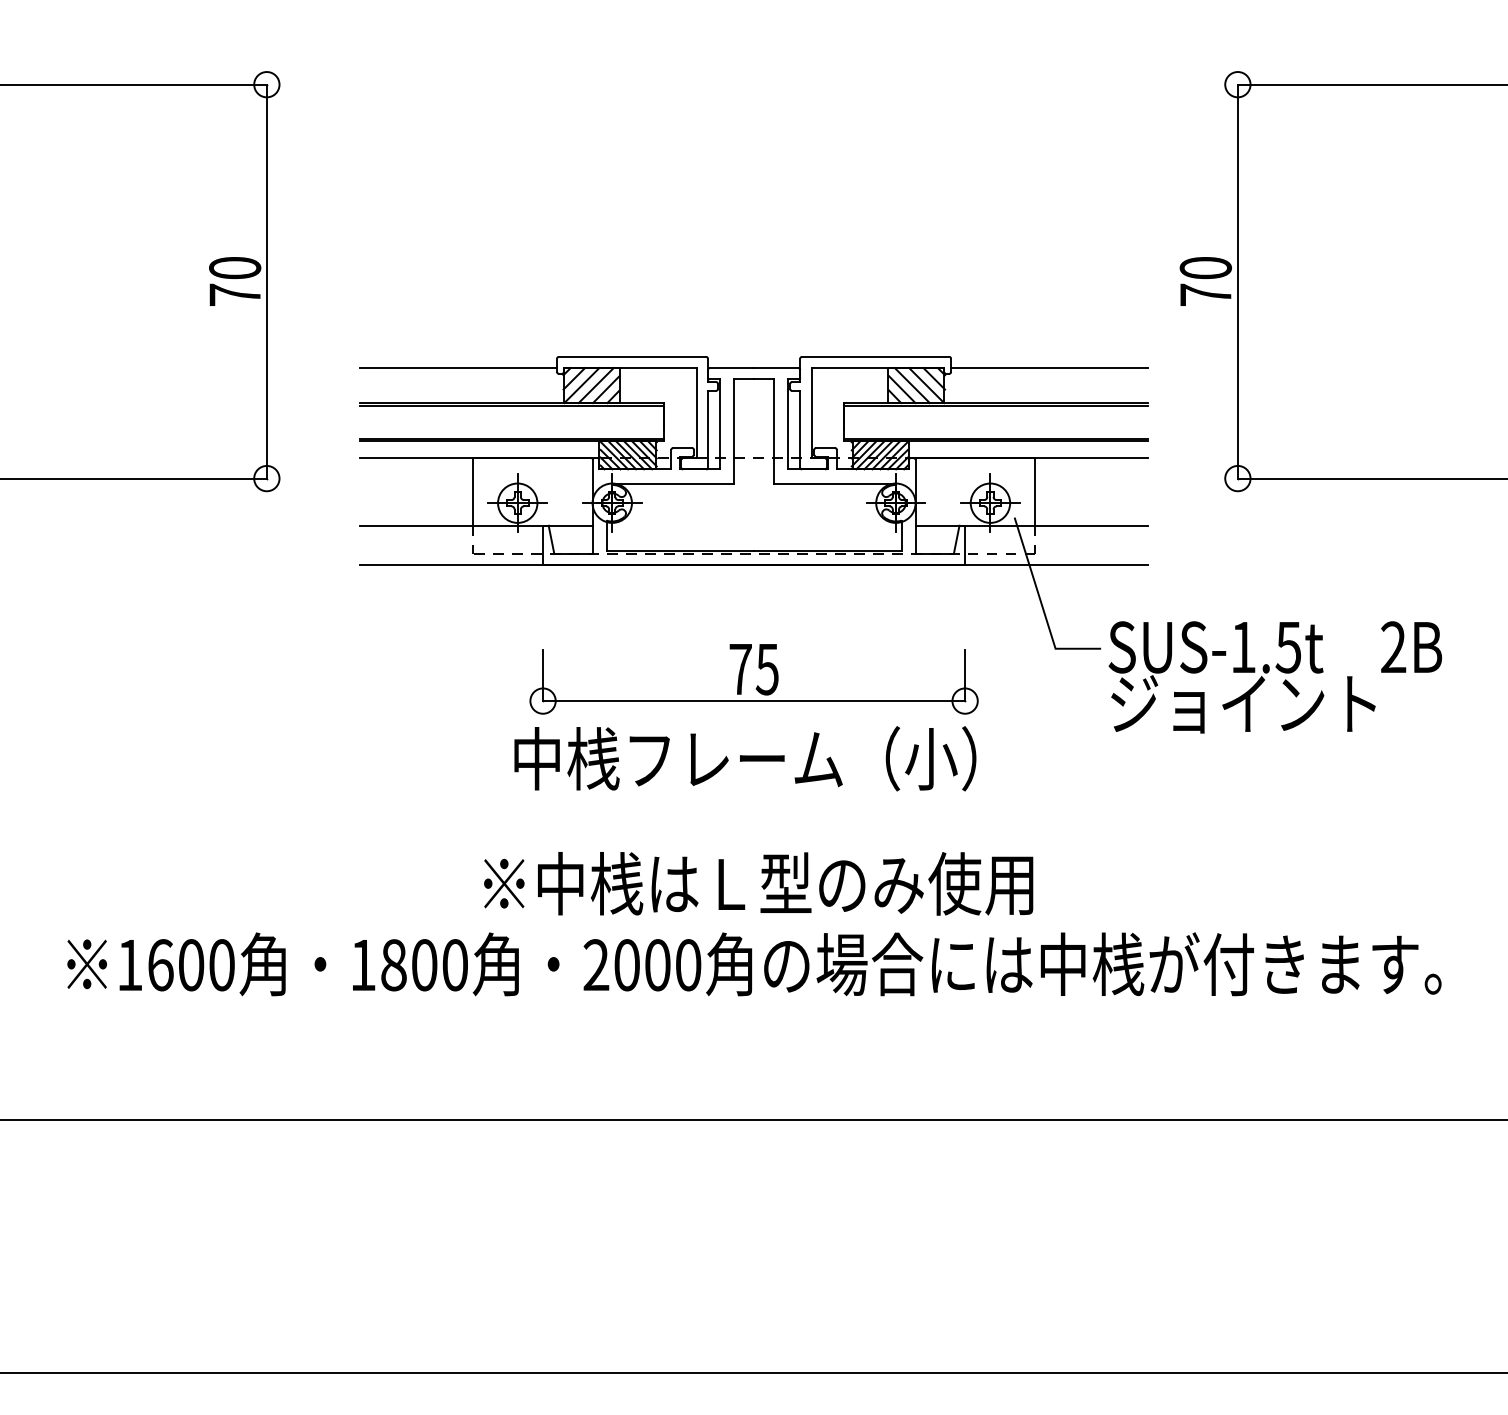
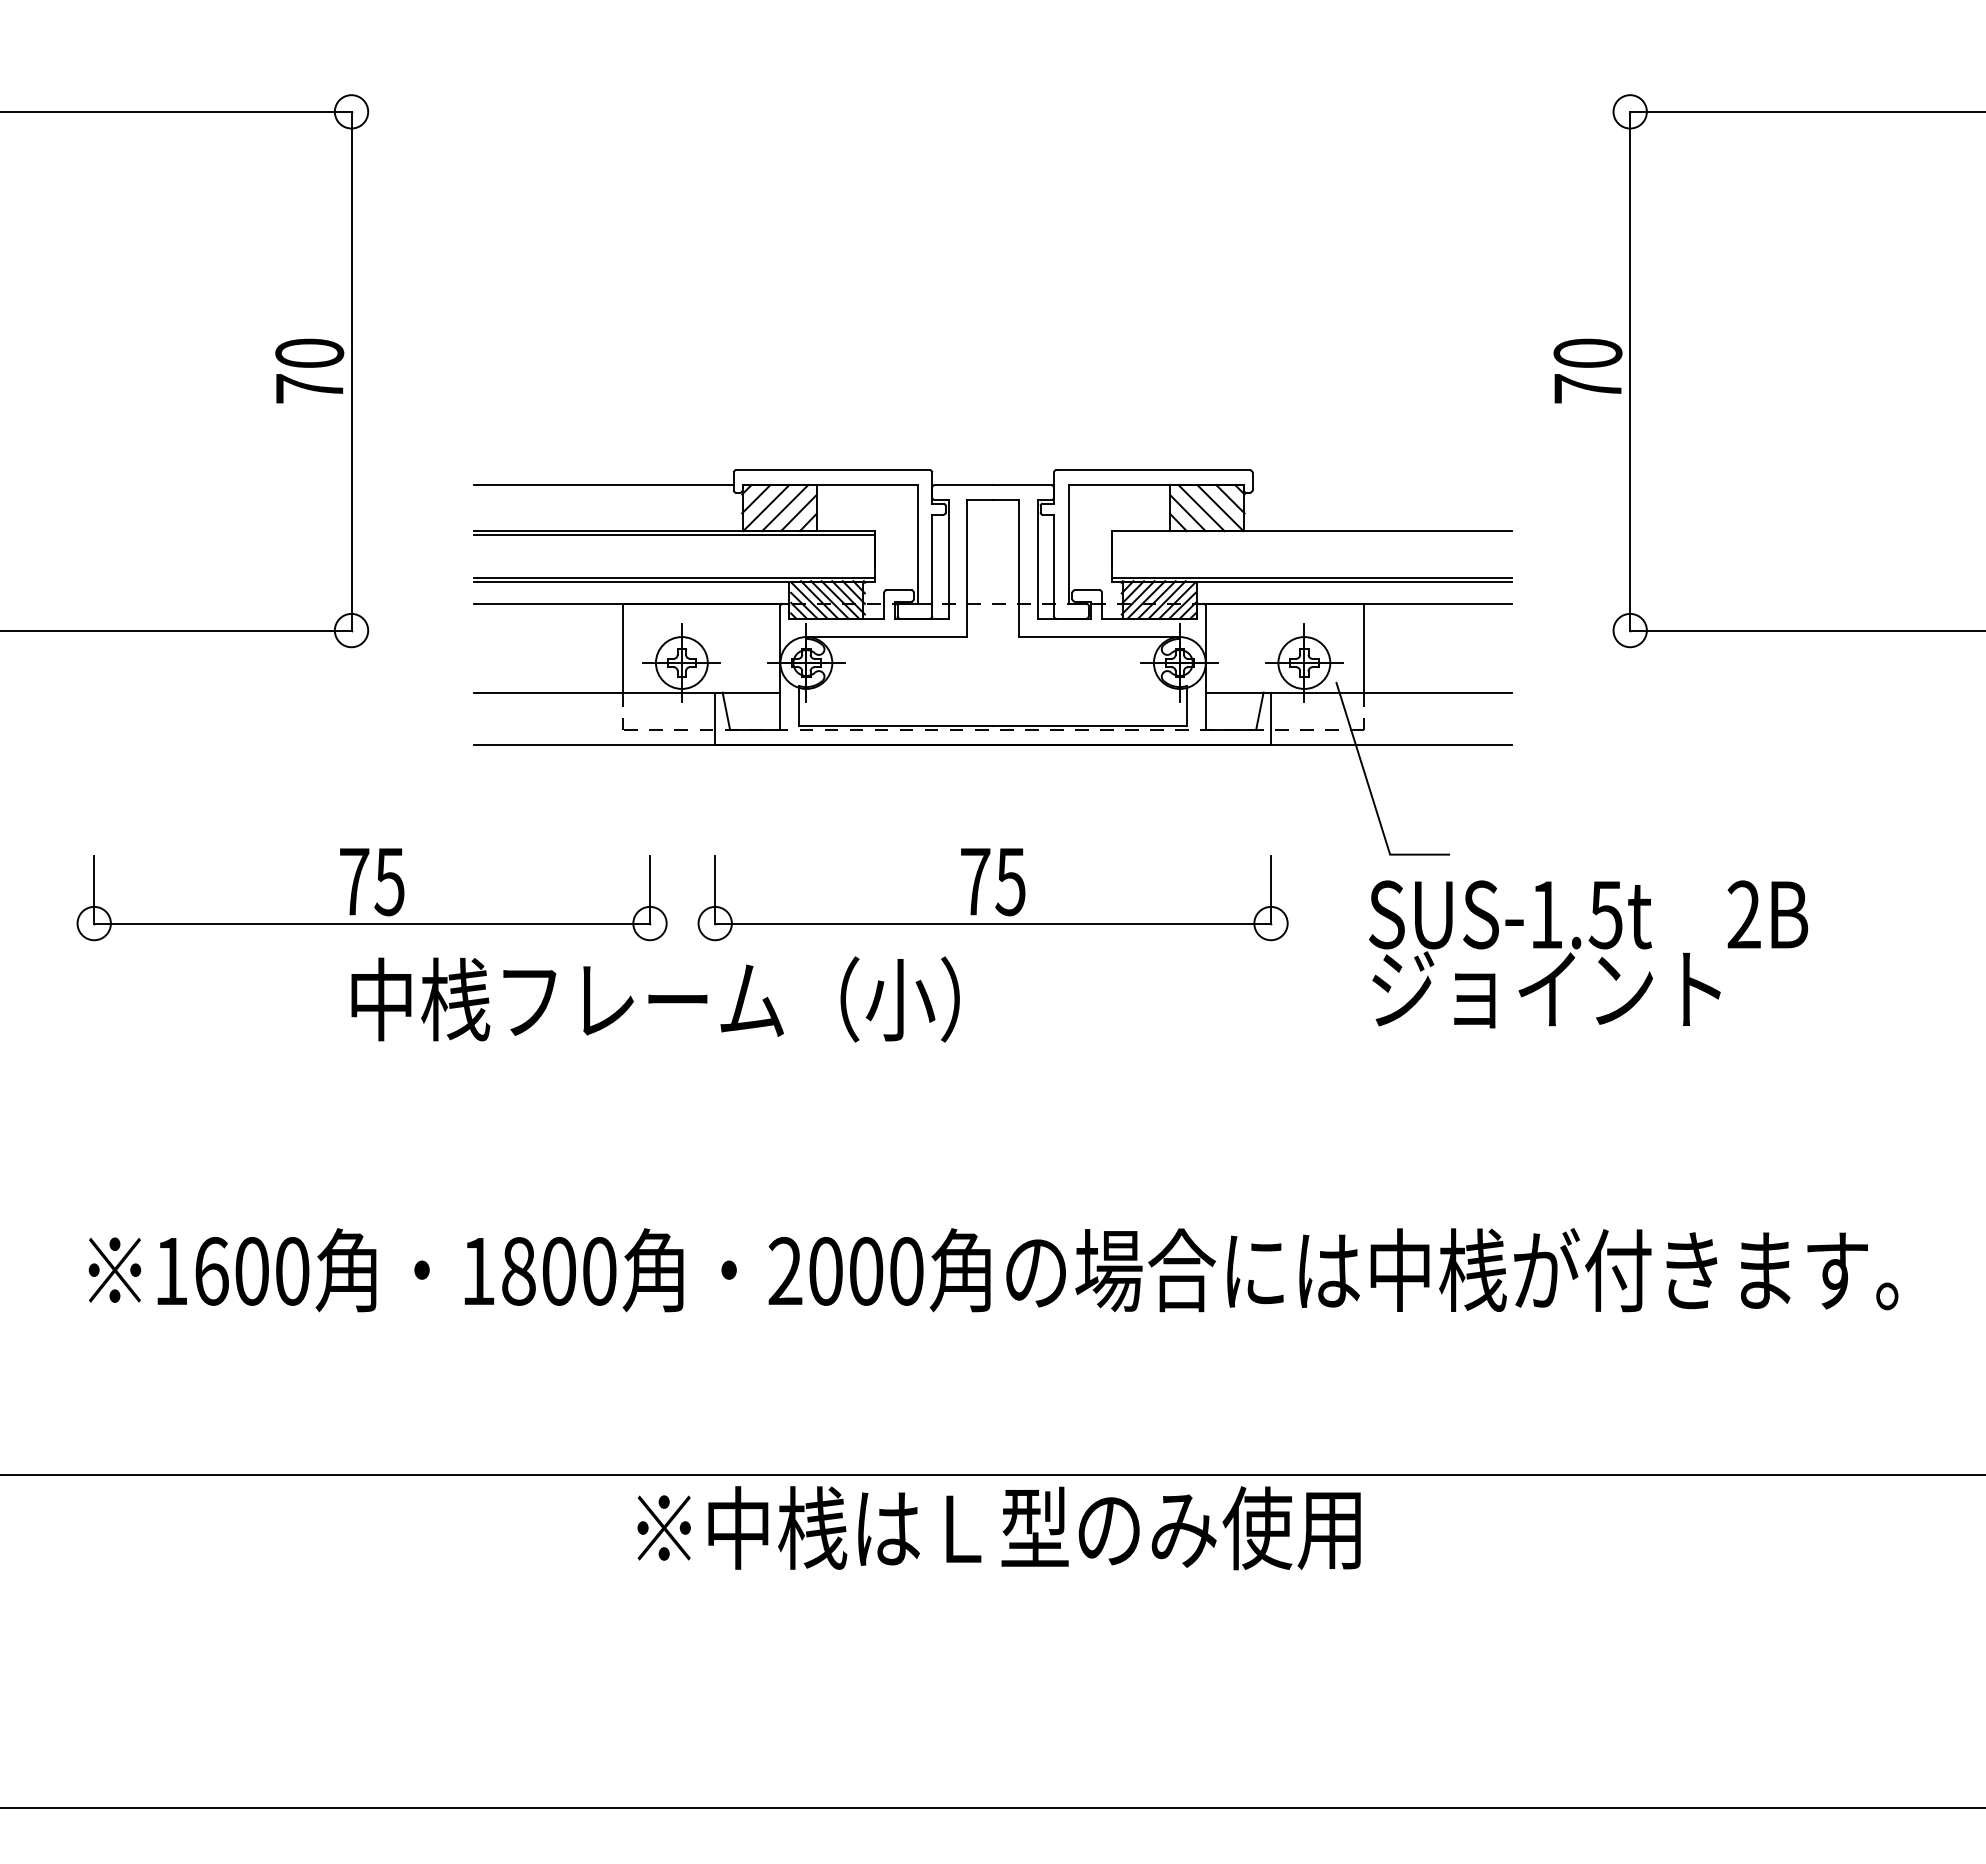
line: (1049, 368) -> (1381, 485), removed
line: (995, 405) -> (1311, 534), removed
text: (1275, 677) -> (1588, 954), moved
part: (285, 685) -> (376, 902), added
text: (745, 758) -> (655, 999), moved
text: (758, 884) -> (998, 1528), moved

